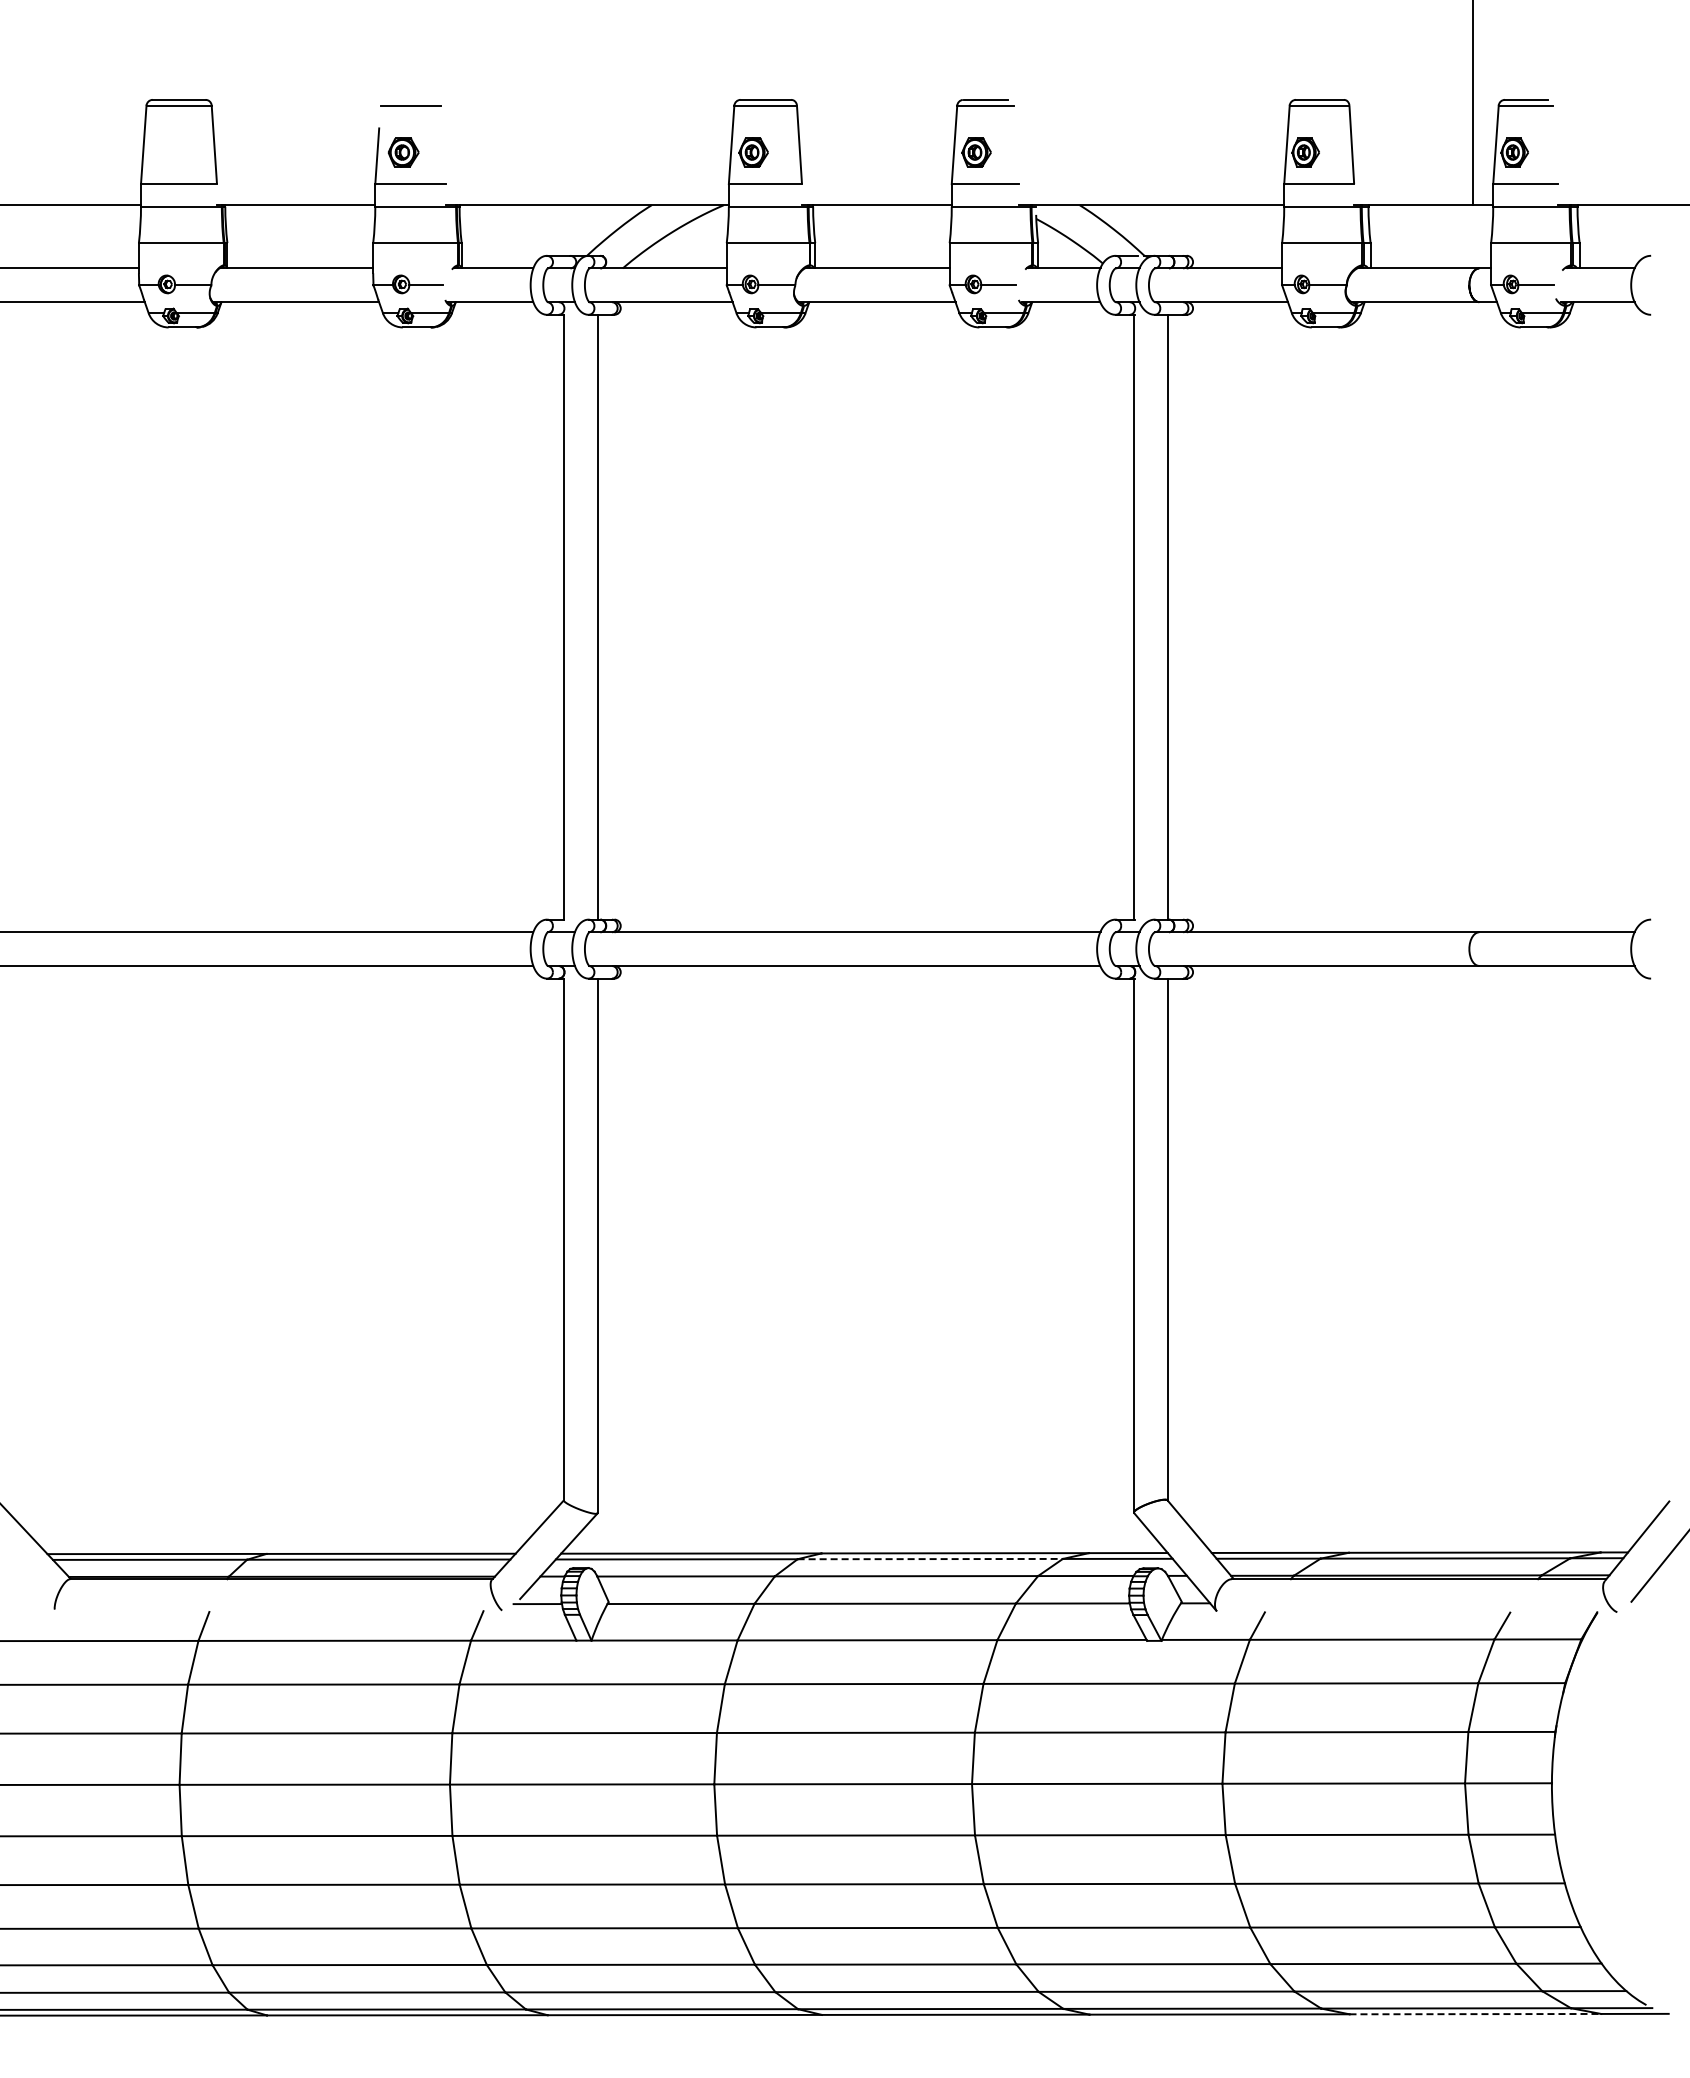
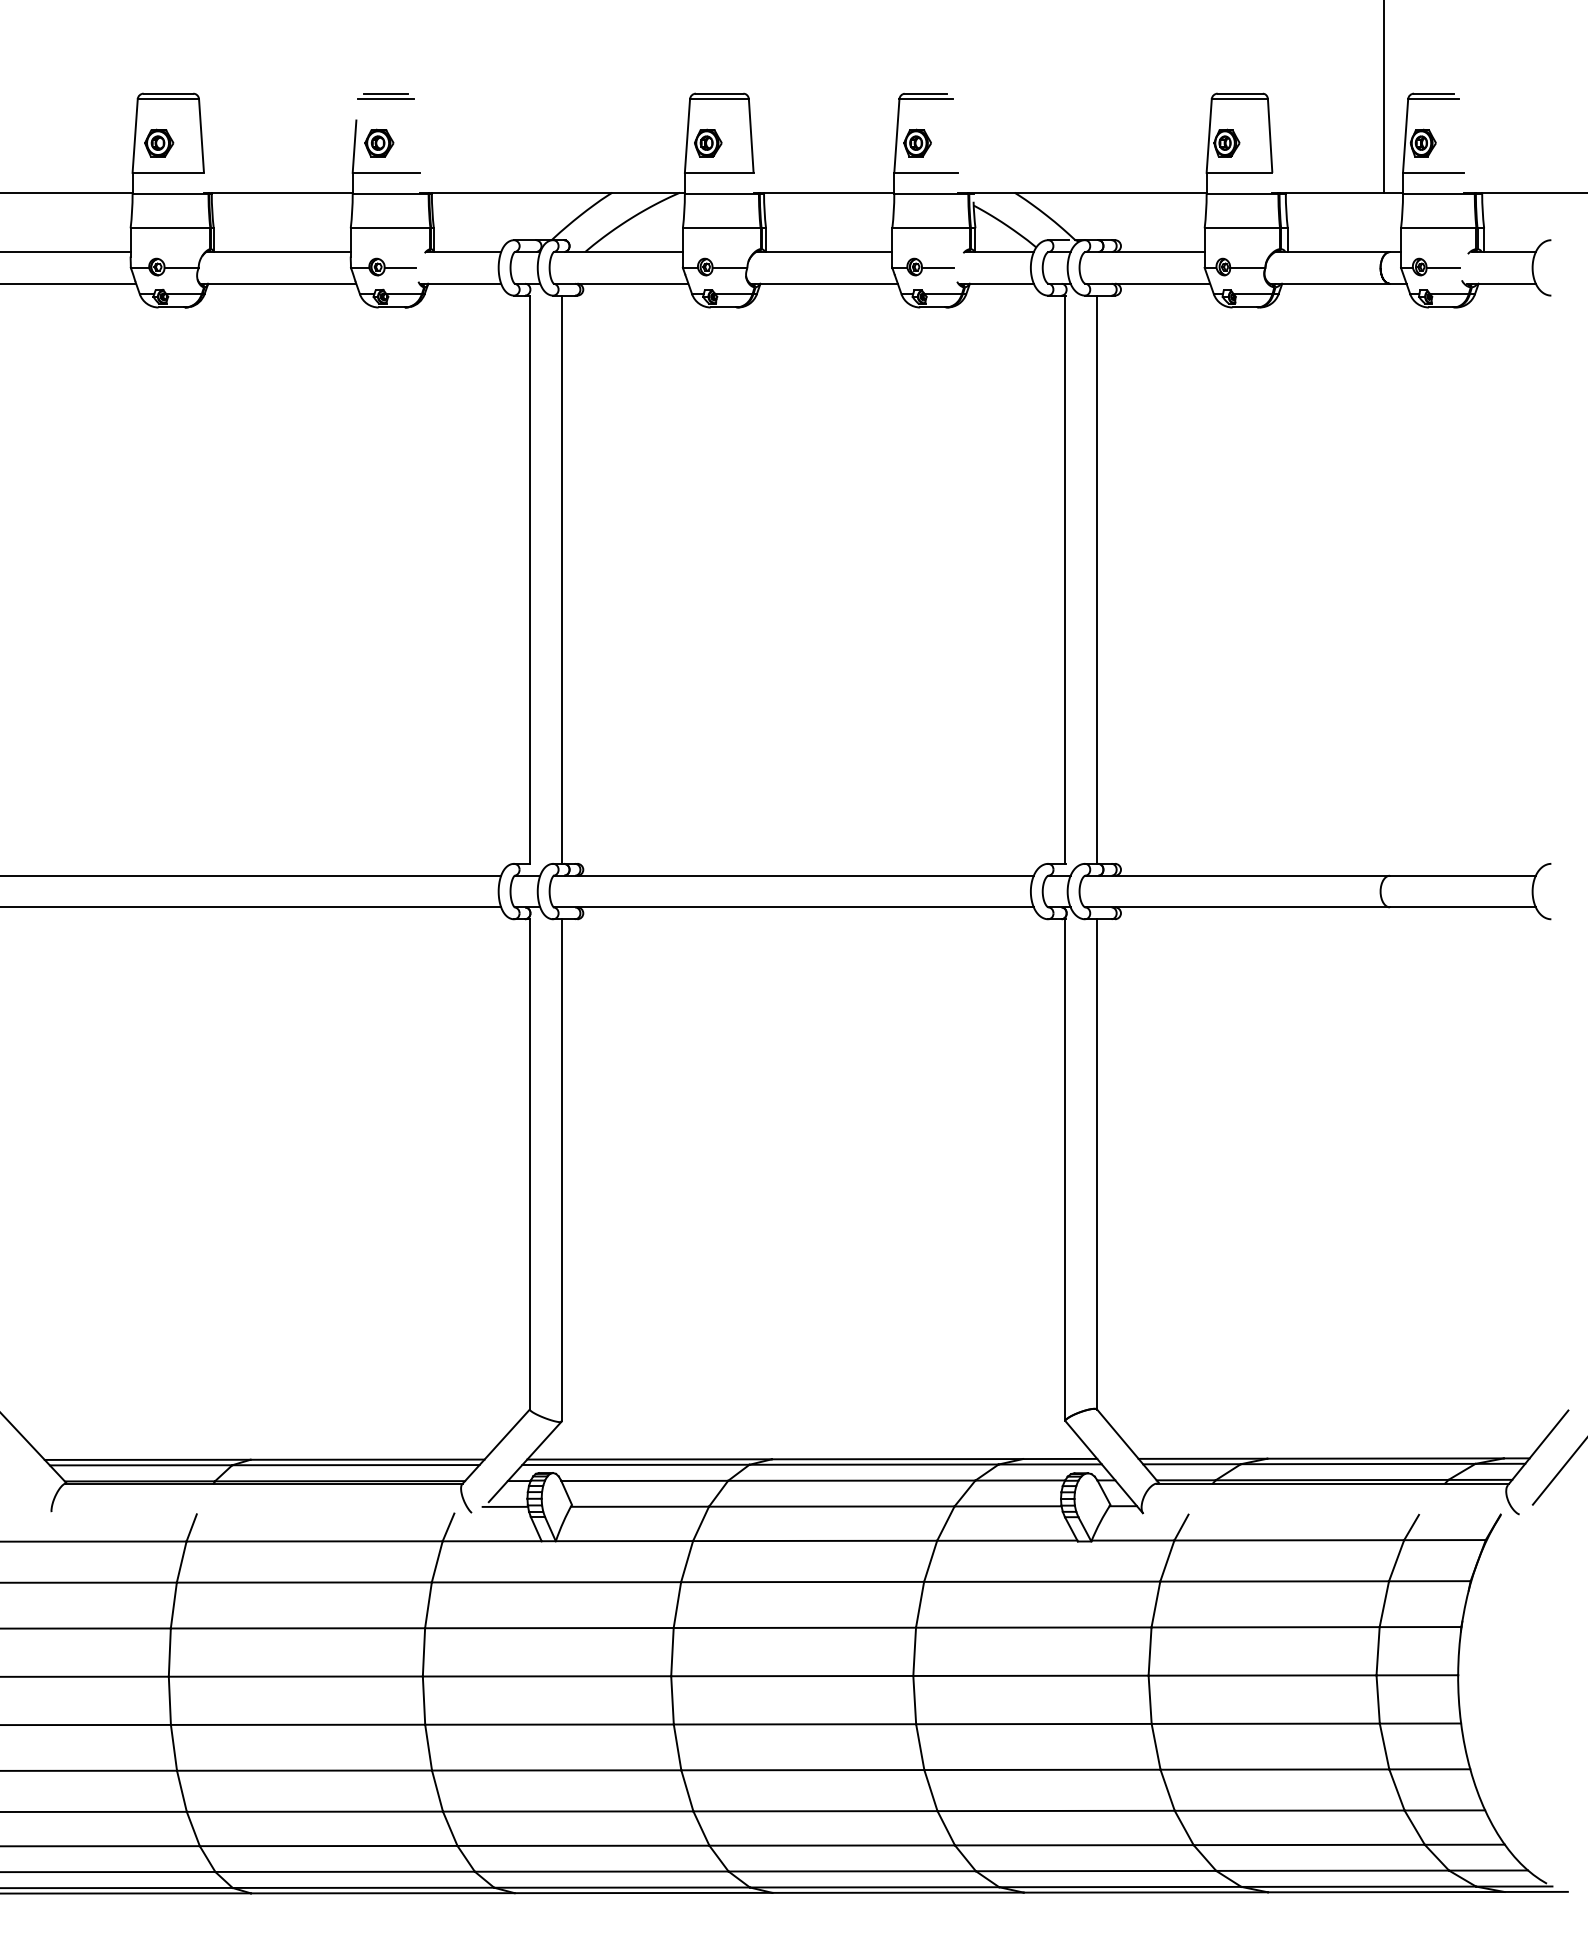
line: (410, 99) -> (385, 93), added
part: (169, 152) -> (159, 143), added
line: (930, 1559) -> (874, 1465), dashed -> solid
line: (1475, 2014) -> (1386, 1892), dashed -> solid

